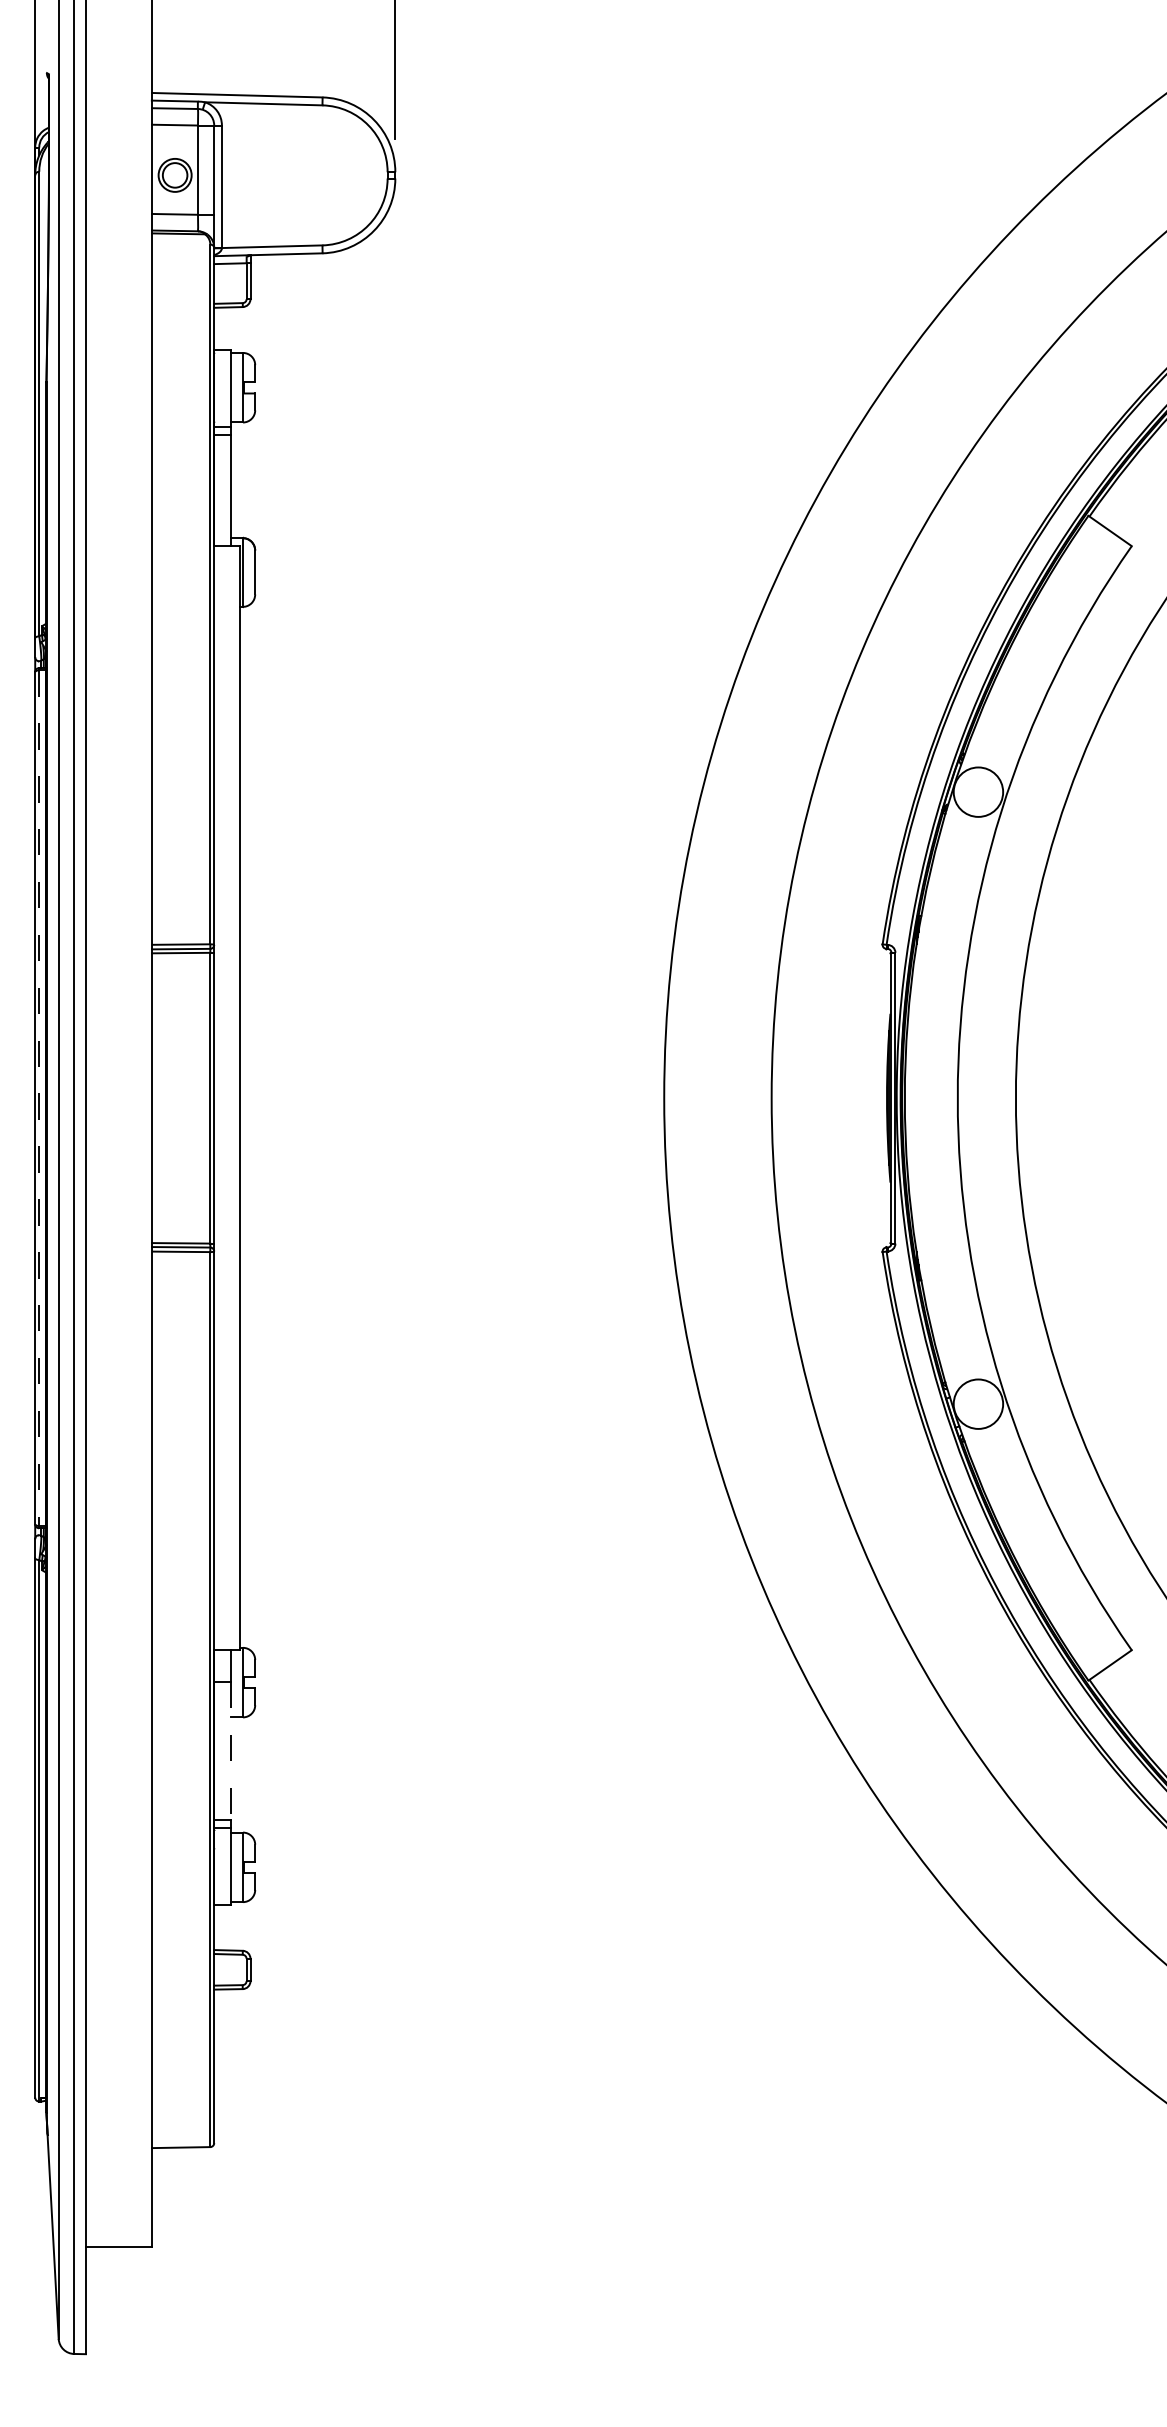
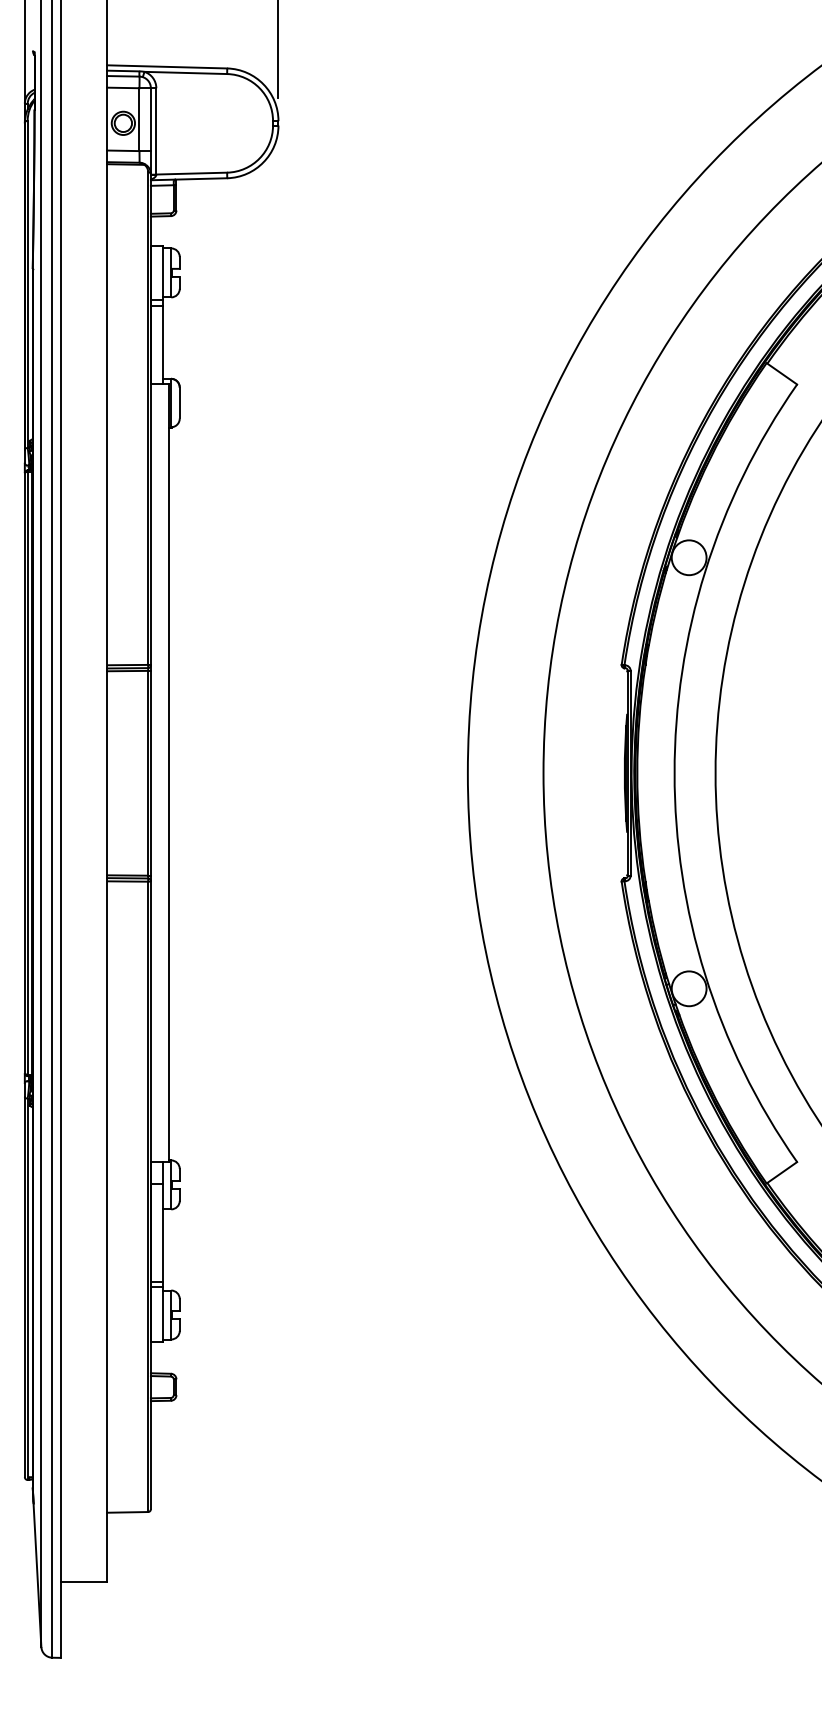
line: (39, 1098) -> (27, 773), dashed -> solid
line: (230, 1751) -> (162, 1233), dashed -> solid

